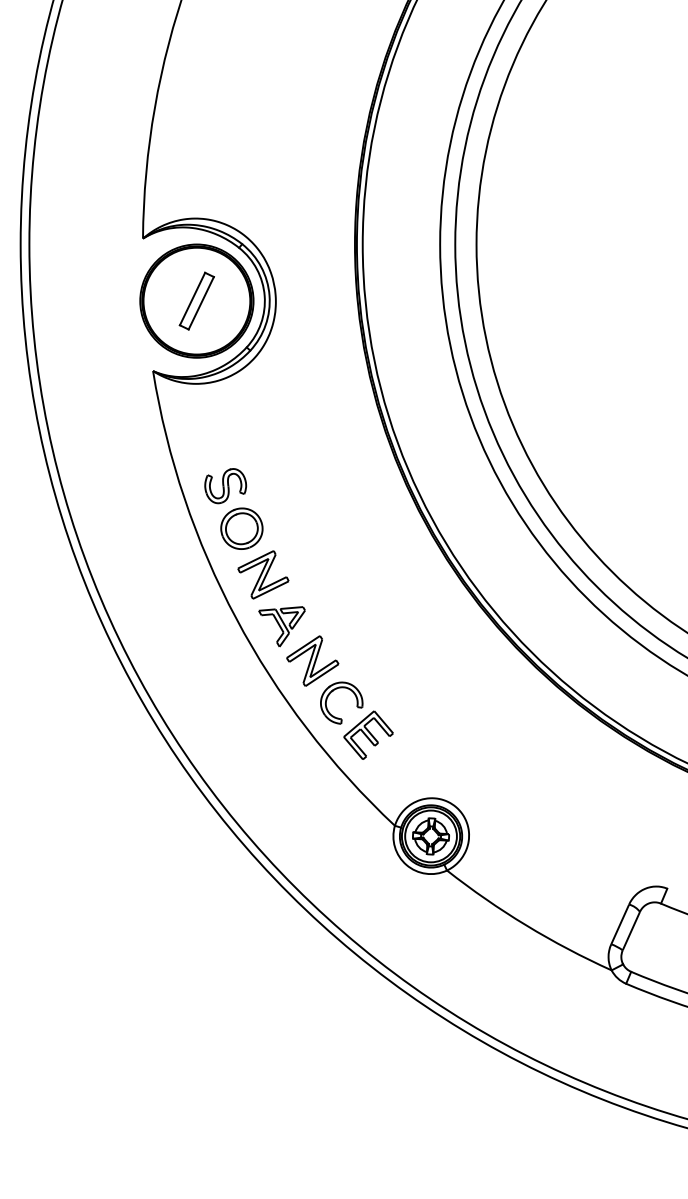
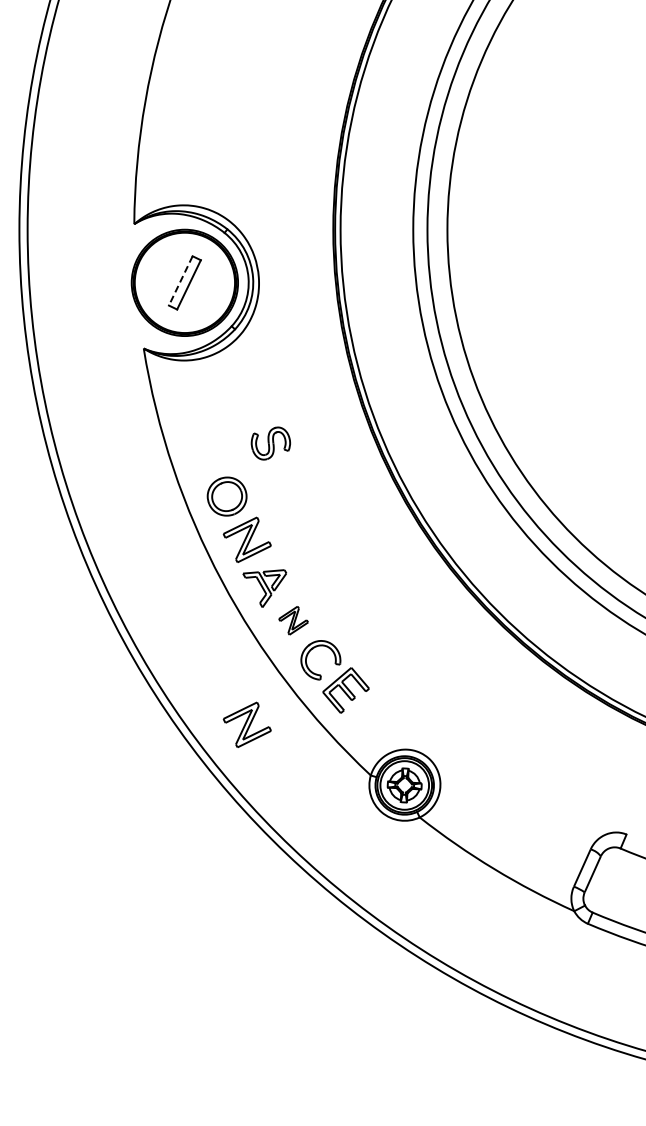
line: (192, 299) -> (180, 281), solid -> dashed
part: (225, 486) -> (270, 443), moved
part: (312, 660) -> (293, 620), size x0.6
part: (262, 771) -> (246, 724), added

